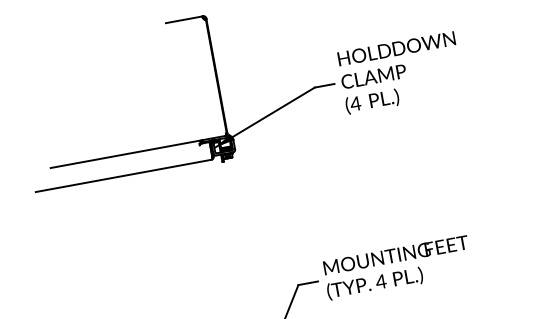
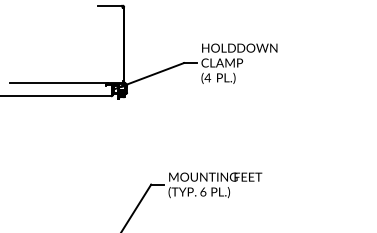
text: (381, 282) -> (203, 192), 4 -> 6

